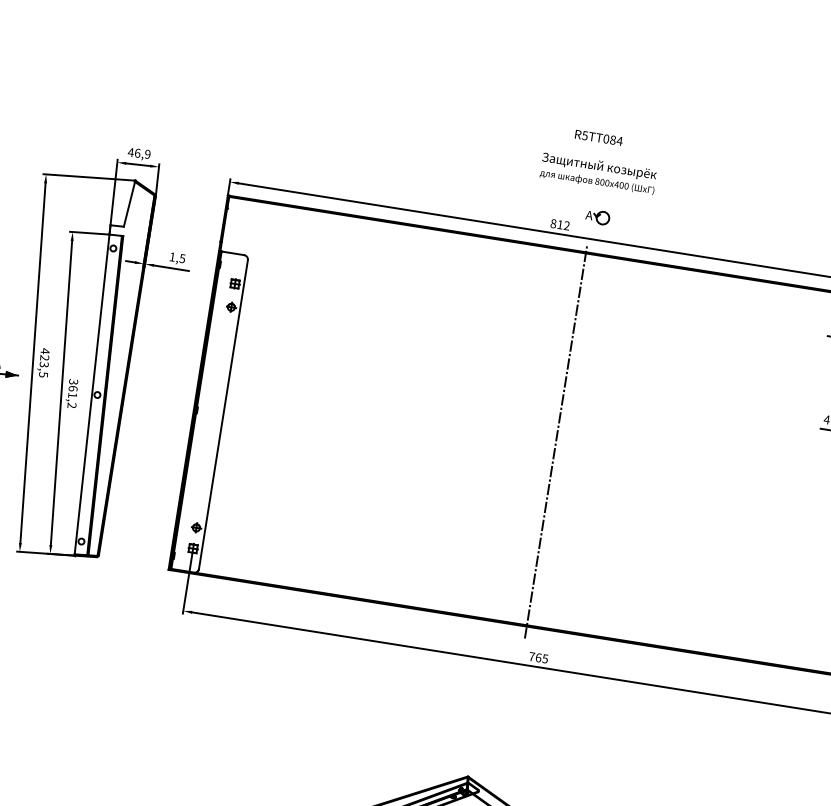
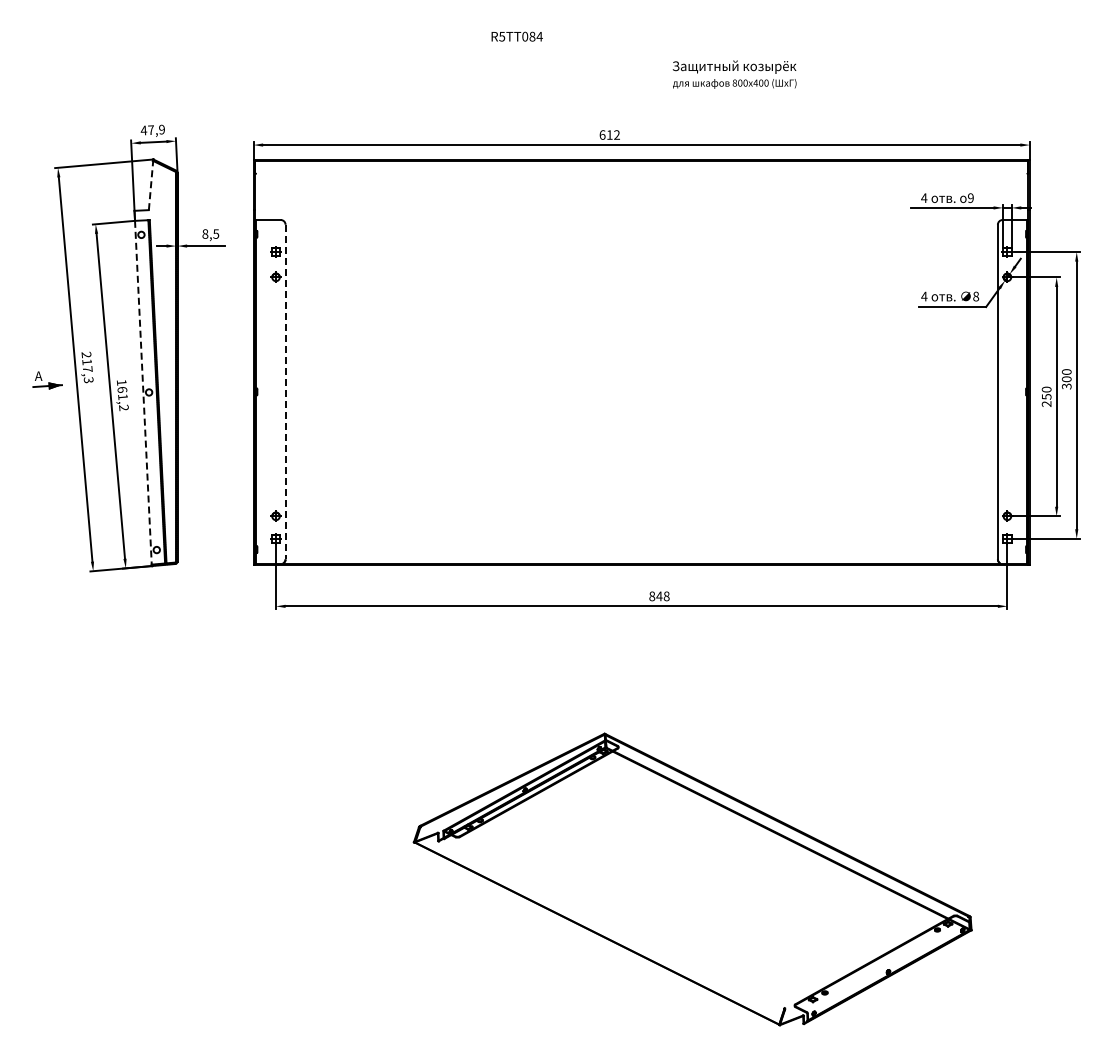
text: (598, 137) -> (516, 36), moved
text: (137, 153) -> (151, 130), 46,9 -> 47,9
text: (598, 173) -> (734, 74), moved
line: (129, 204) -> (151, 185), solid -> dashed
part: (598, 217) -> (648, 120), removed
text: (553, 223) -> (602, 134), 812 -> 612
text: (172, 256) -> (205, 233), 1,5 -> 8,5
text: (44, 362) -> (87, 367), 423,5 -> 217,3
text: (73, 381) -> (121, 382), 361,2 -> 161,2
line: (92, 395) -> (143, 393), solid -> dashed
line: (223, 414) -> (285, 392), solid -> dashed
line: (555, 441) -> (641, 364), removed
text: (538, 657) -> (659, 596), 765 -> 848

